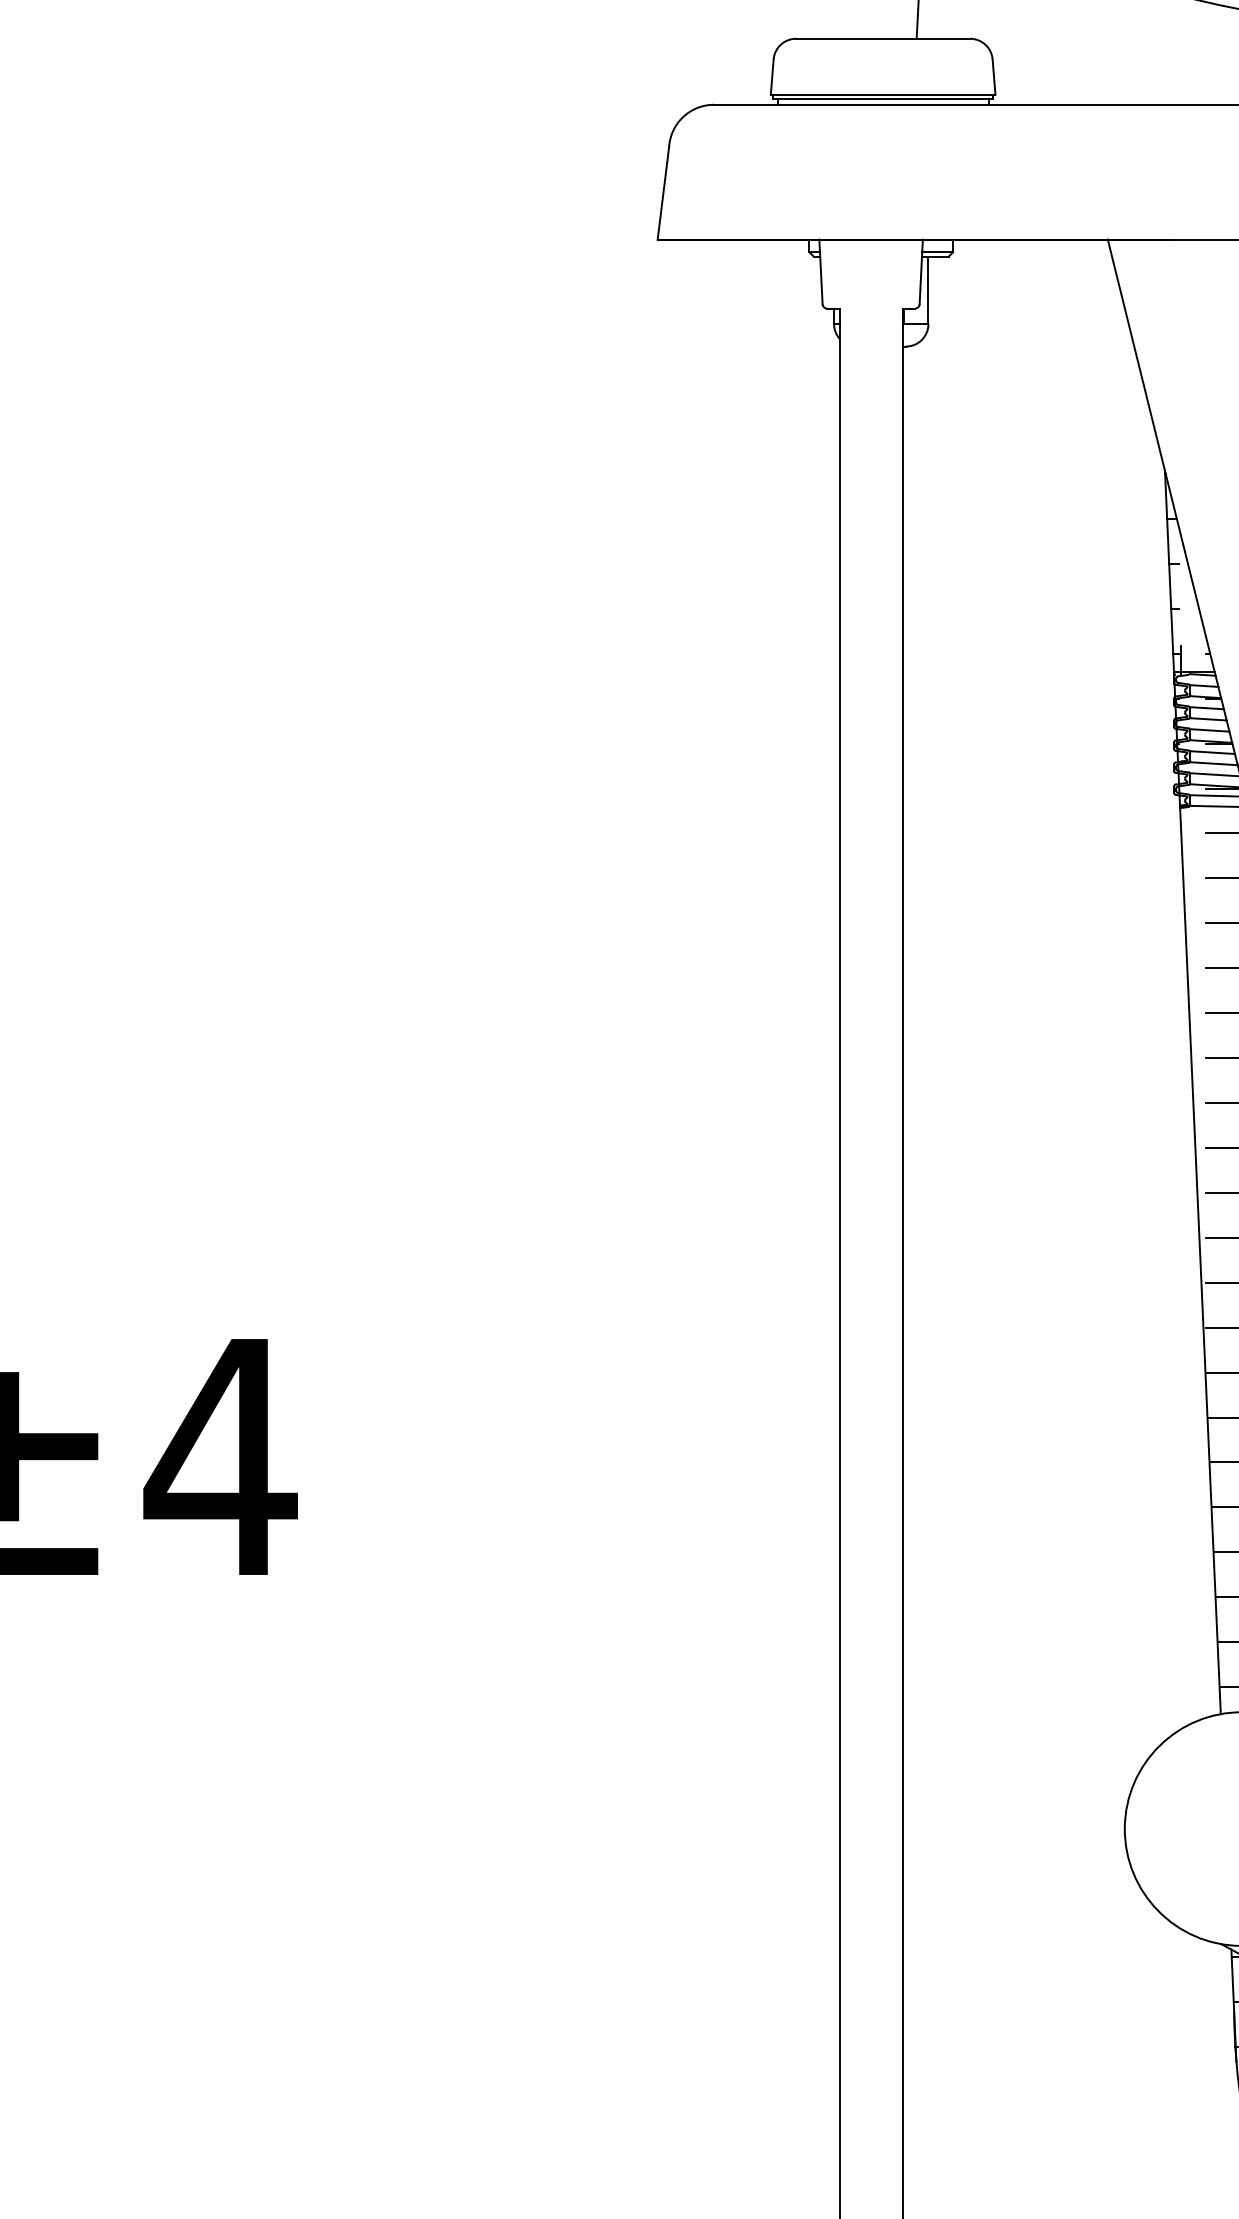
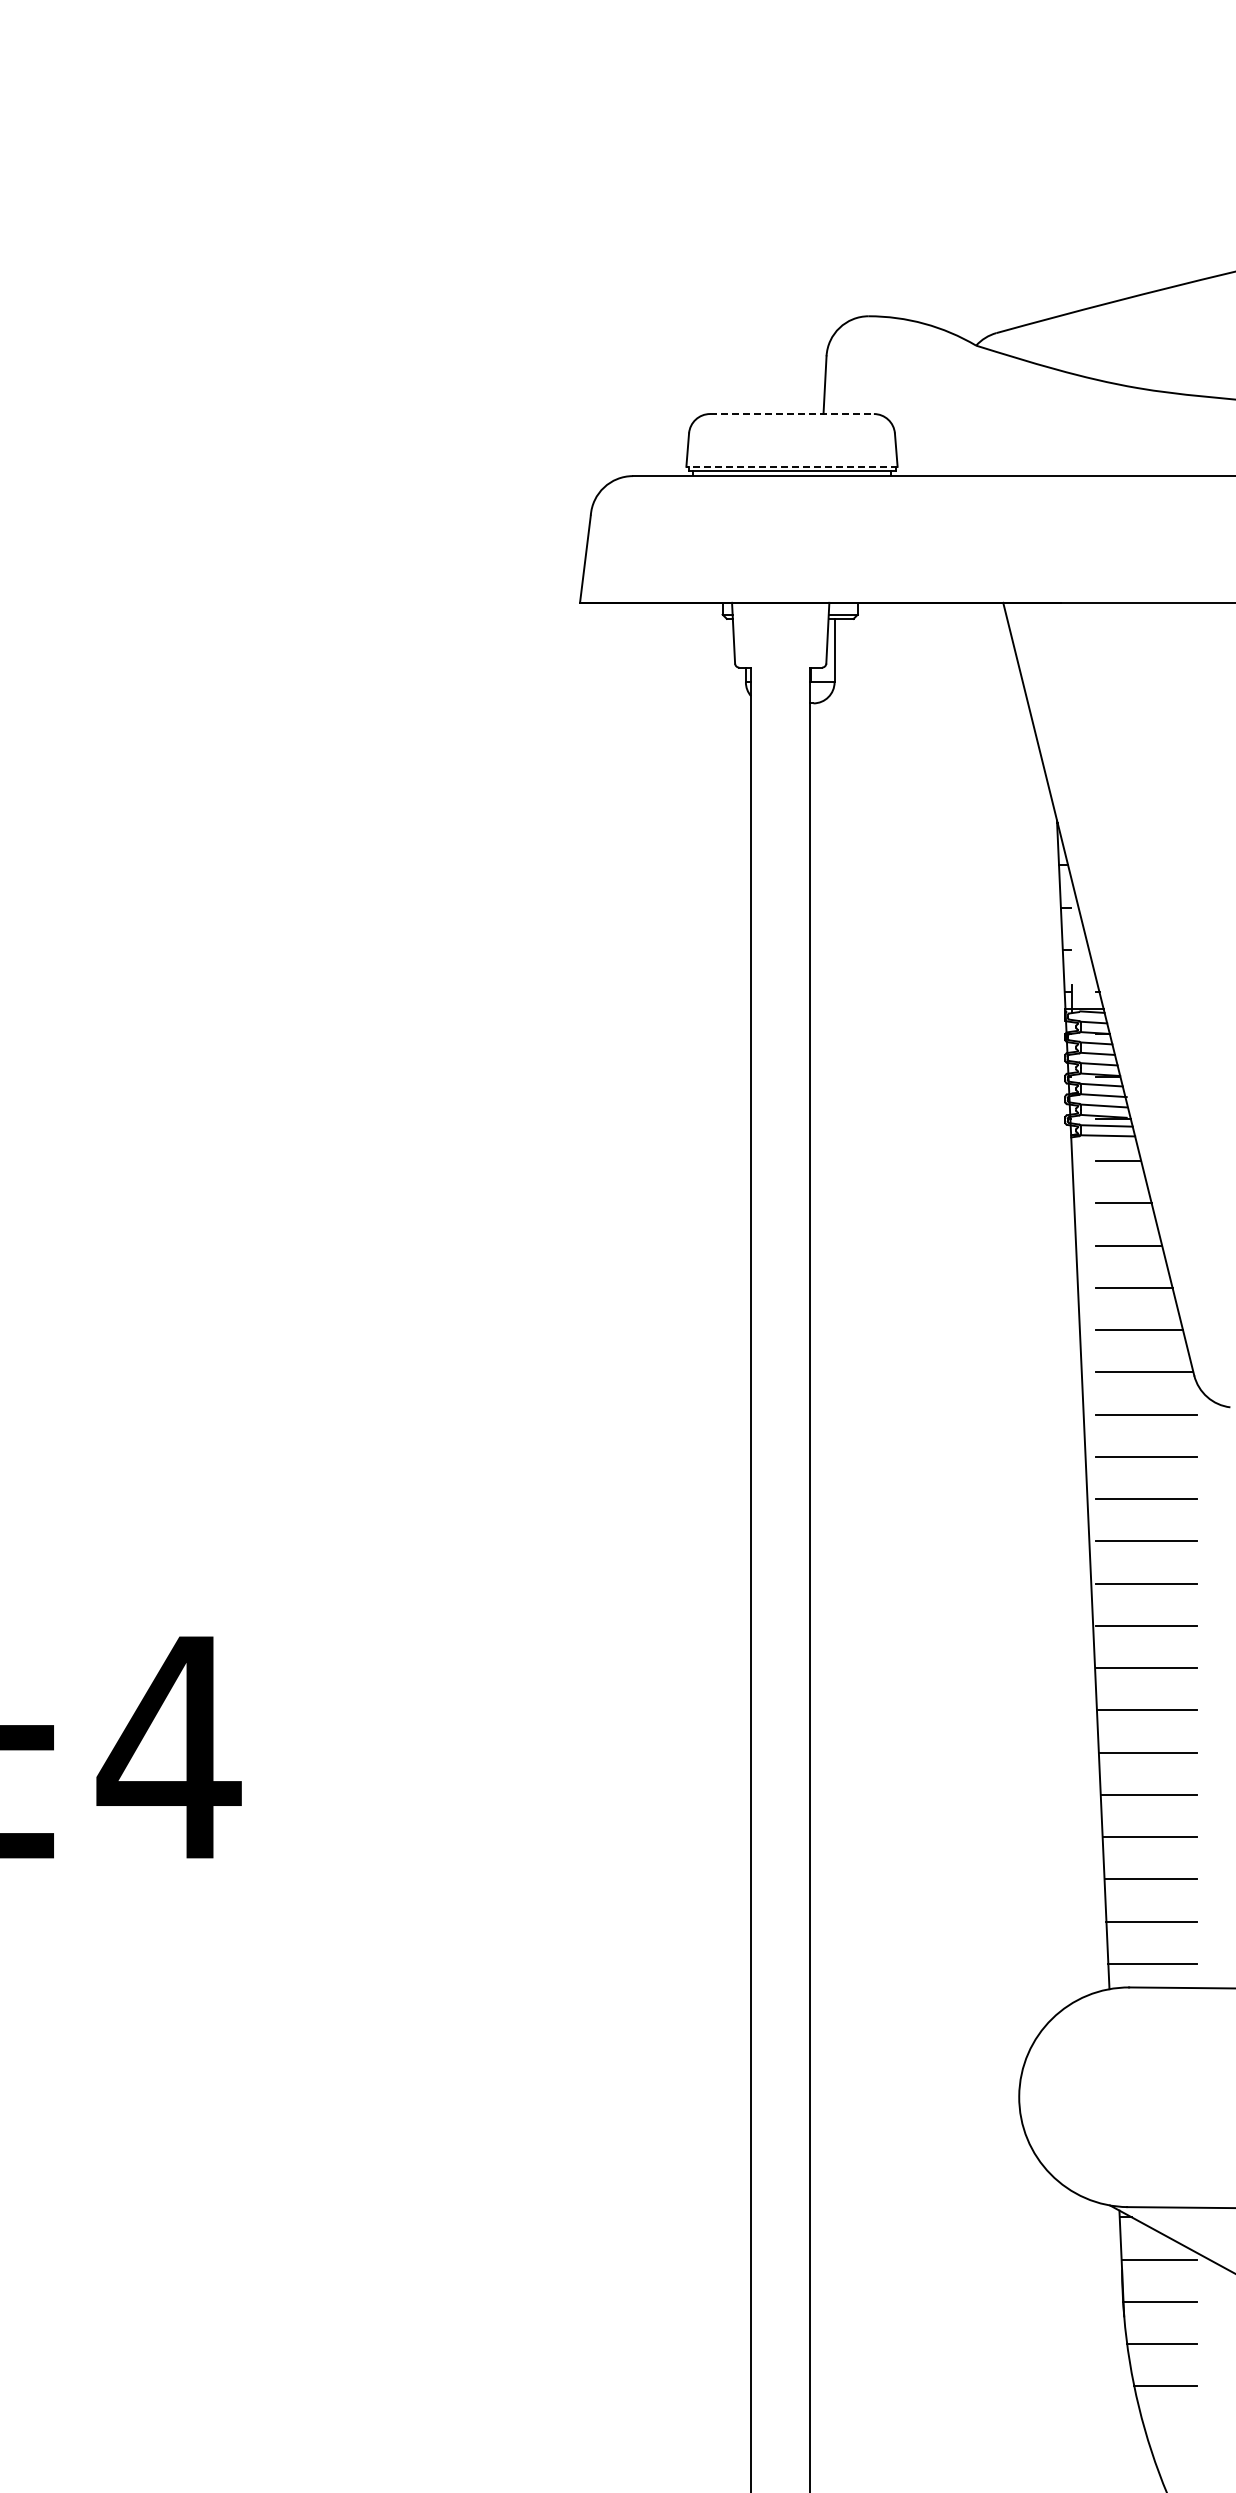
line: (883, 39) -> (792, 414), solid -> dashed
line: (883, 94) -> (792, 466), solid -> dashed

